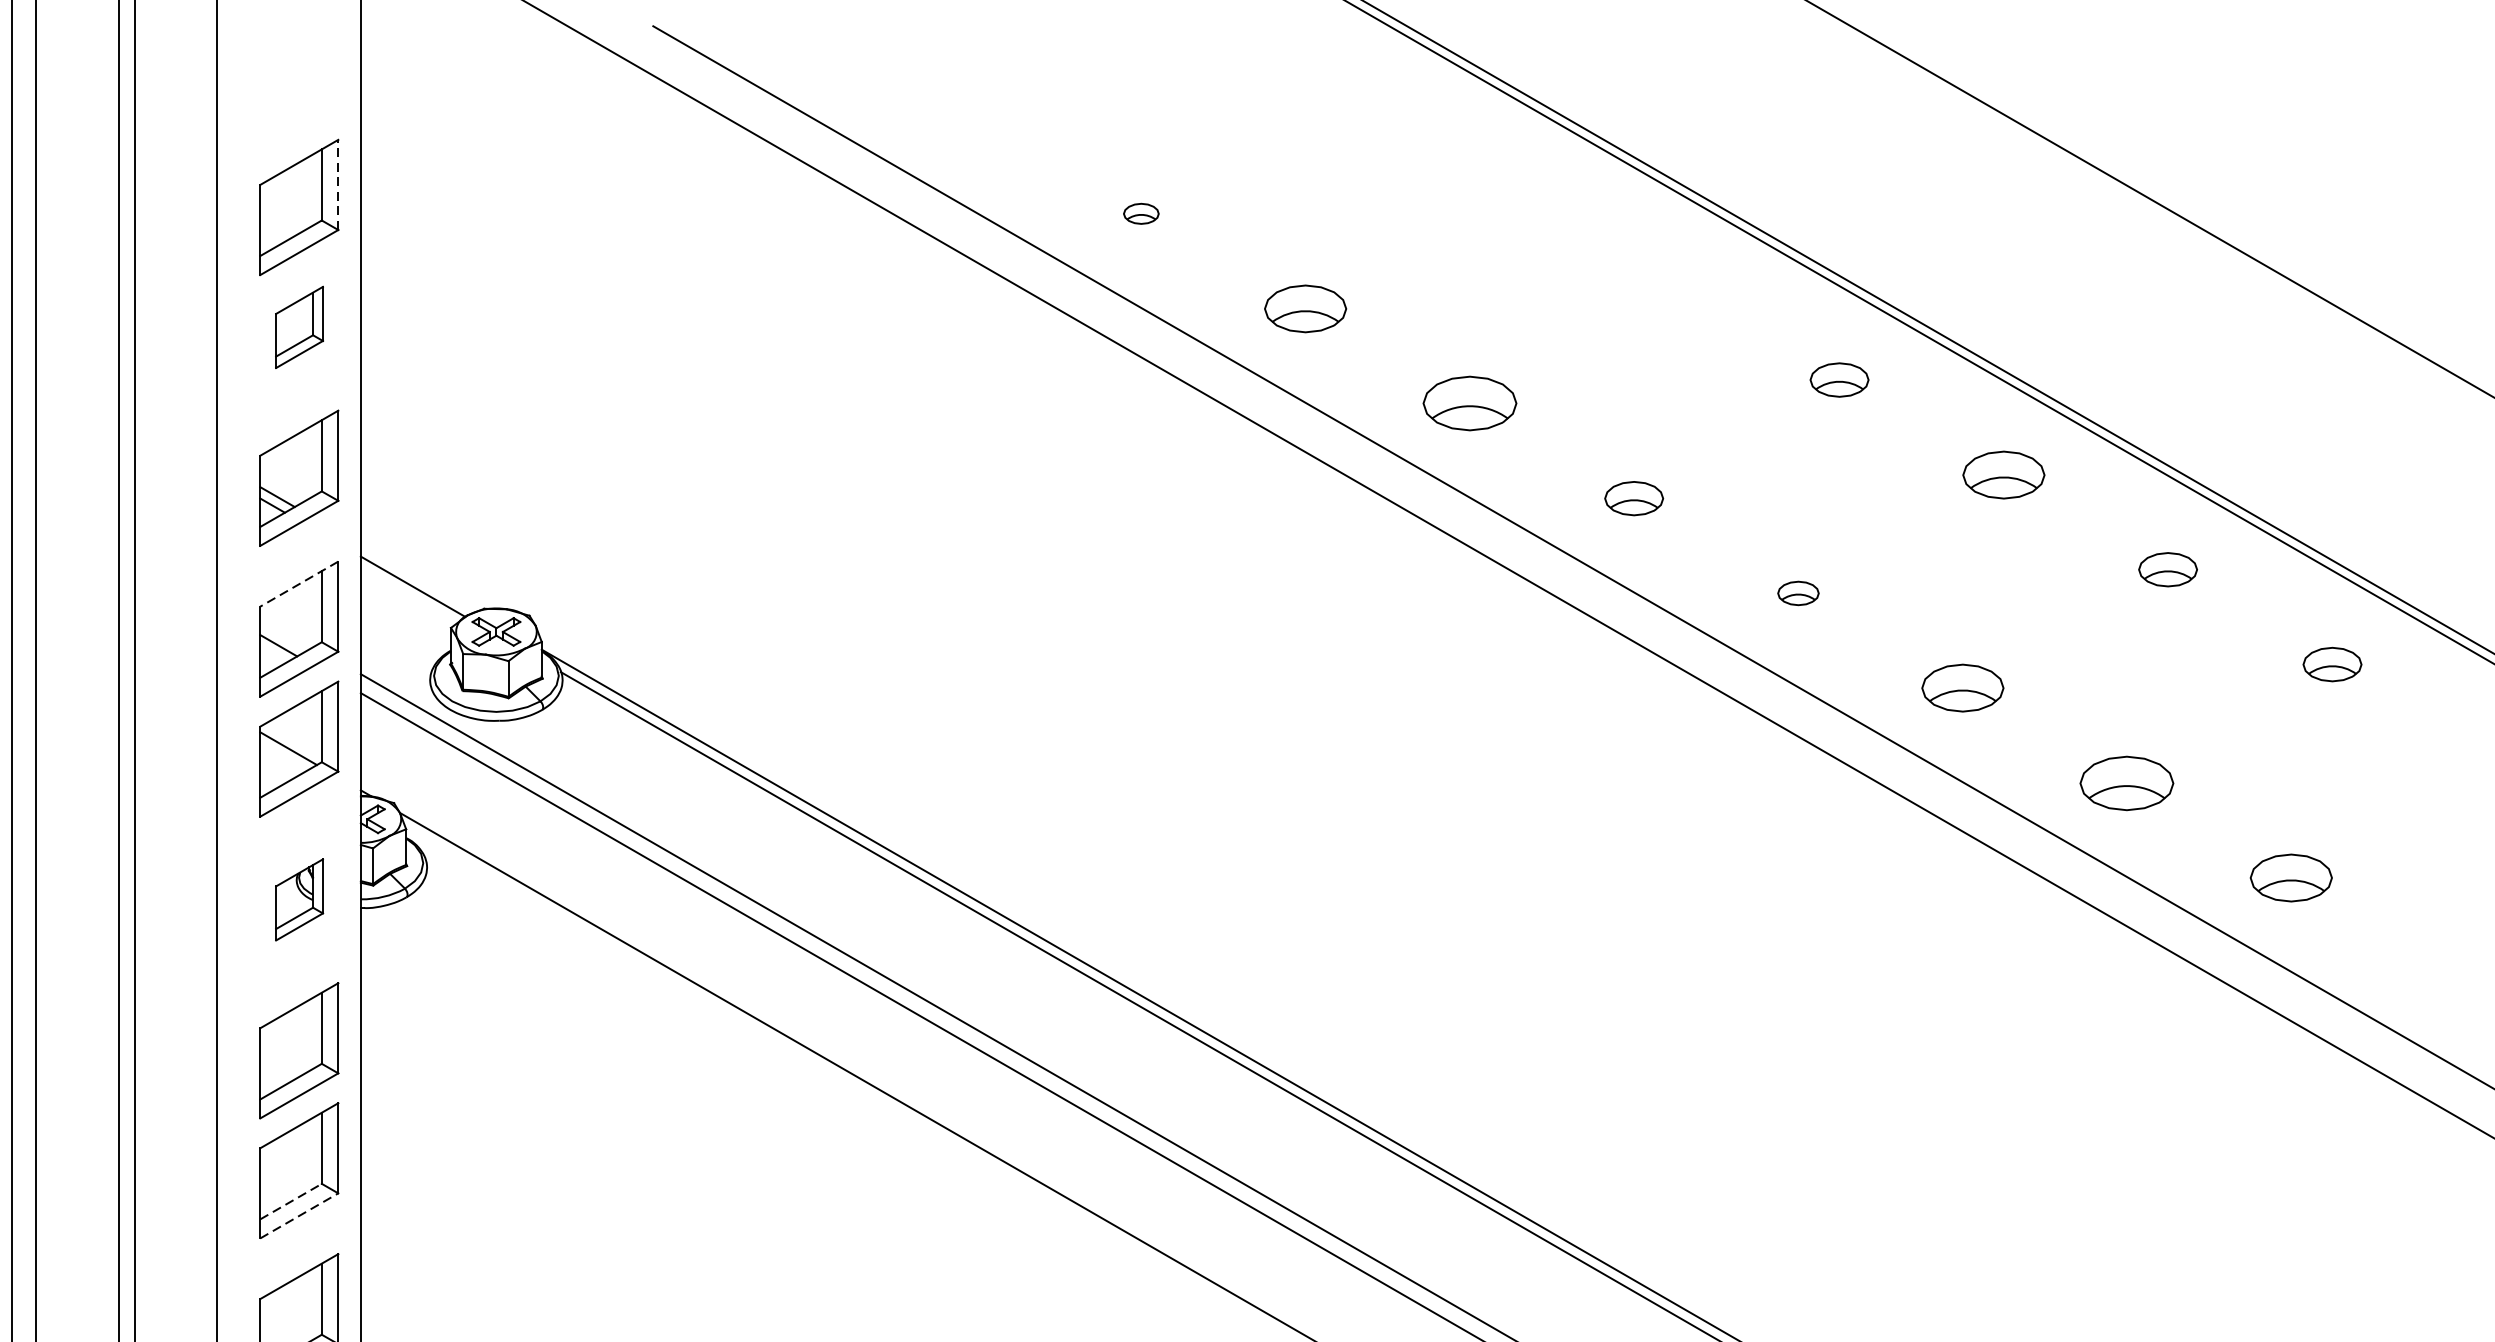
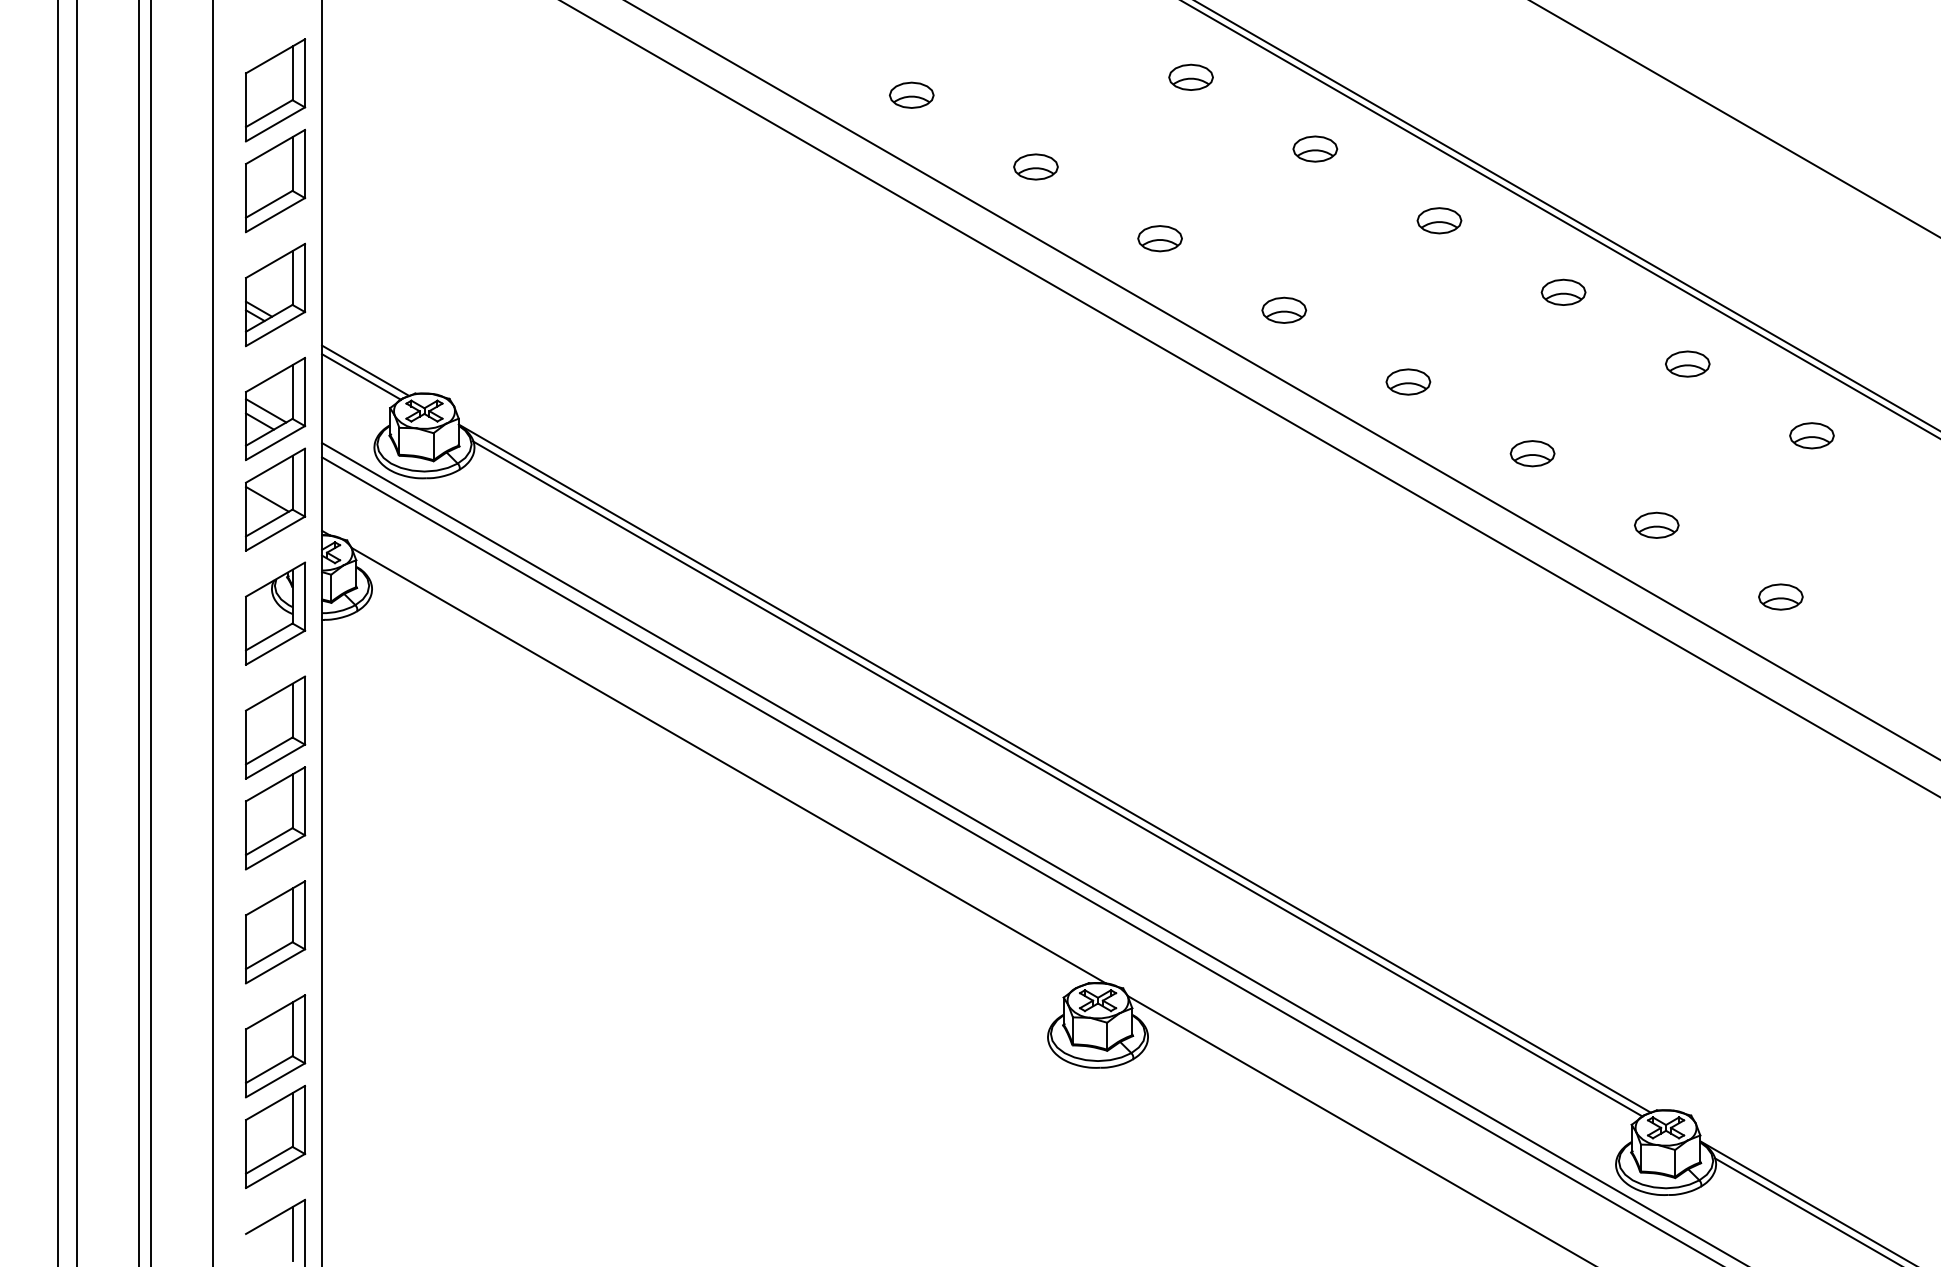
line: (338, 183) -> (305, 72), dashed -> solid
part: (1510, 189) -> (1190, 76), added
part: (1140, 212) -> (911, 94), size x1.67
part: (1675, 284) -> (1315, 148), added
part: (1304, 308) -> (1035, 166), size x0.71
part: (299, 326) -> (275, 180), size x1.67
part: (1469, 403) -> (1159, 238), size x0.62
part: (2003, 473) -> (1563, 291), size x0.71
line: (418, 578) -> (365, 370), added
line: (299, 584) -> (275, 375), dashed -> solid
part: (1798, 592) -> (1408, 381), size x1.43
line: (287, 631) -> (266, 410), added
part: (1962, 688) -> (1532, 453), size x0.71
part: (2126, 781) -> (1656, 524), size x0.62
part: (2290, 877) -> (1780, 596), size x0.71
part: (299, 899) -> (275, 613), size x1.67
line: (291, 1201) -> (269, 841), dashed -> solid
line: (299, 1216) -> (275, 852), dashed -> solid

